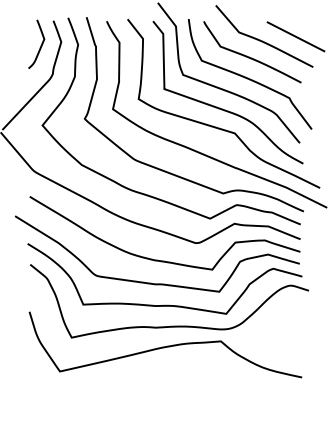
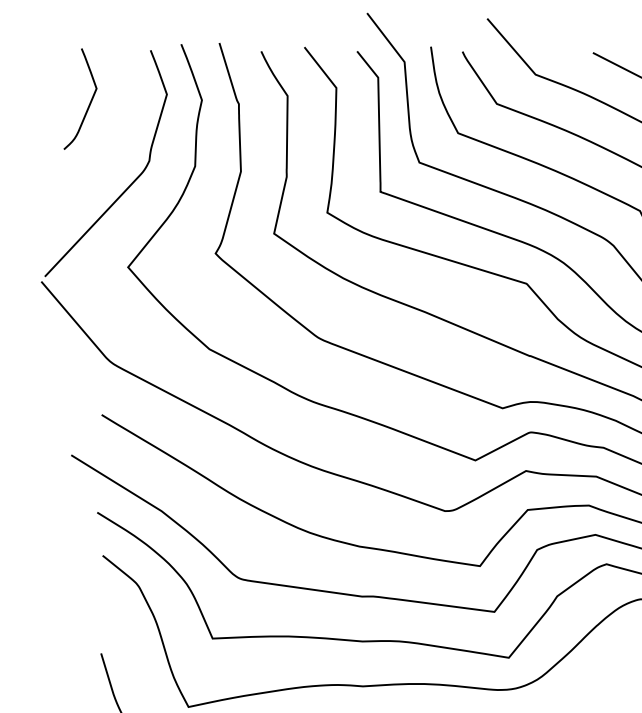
curve: (40, 45) -> (88, 101), moved

